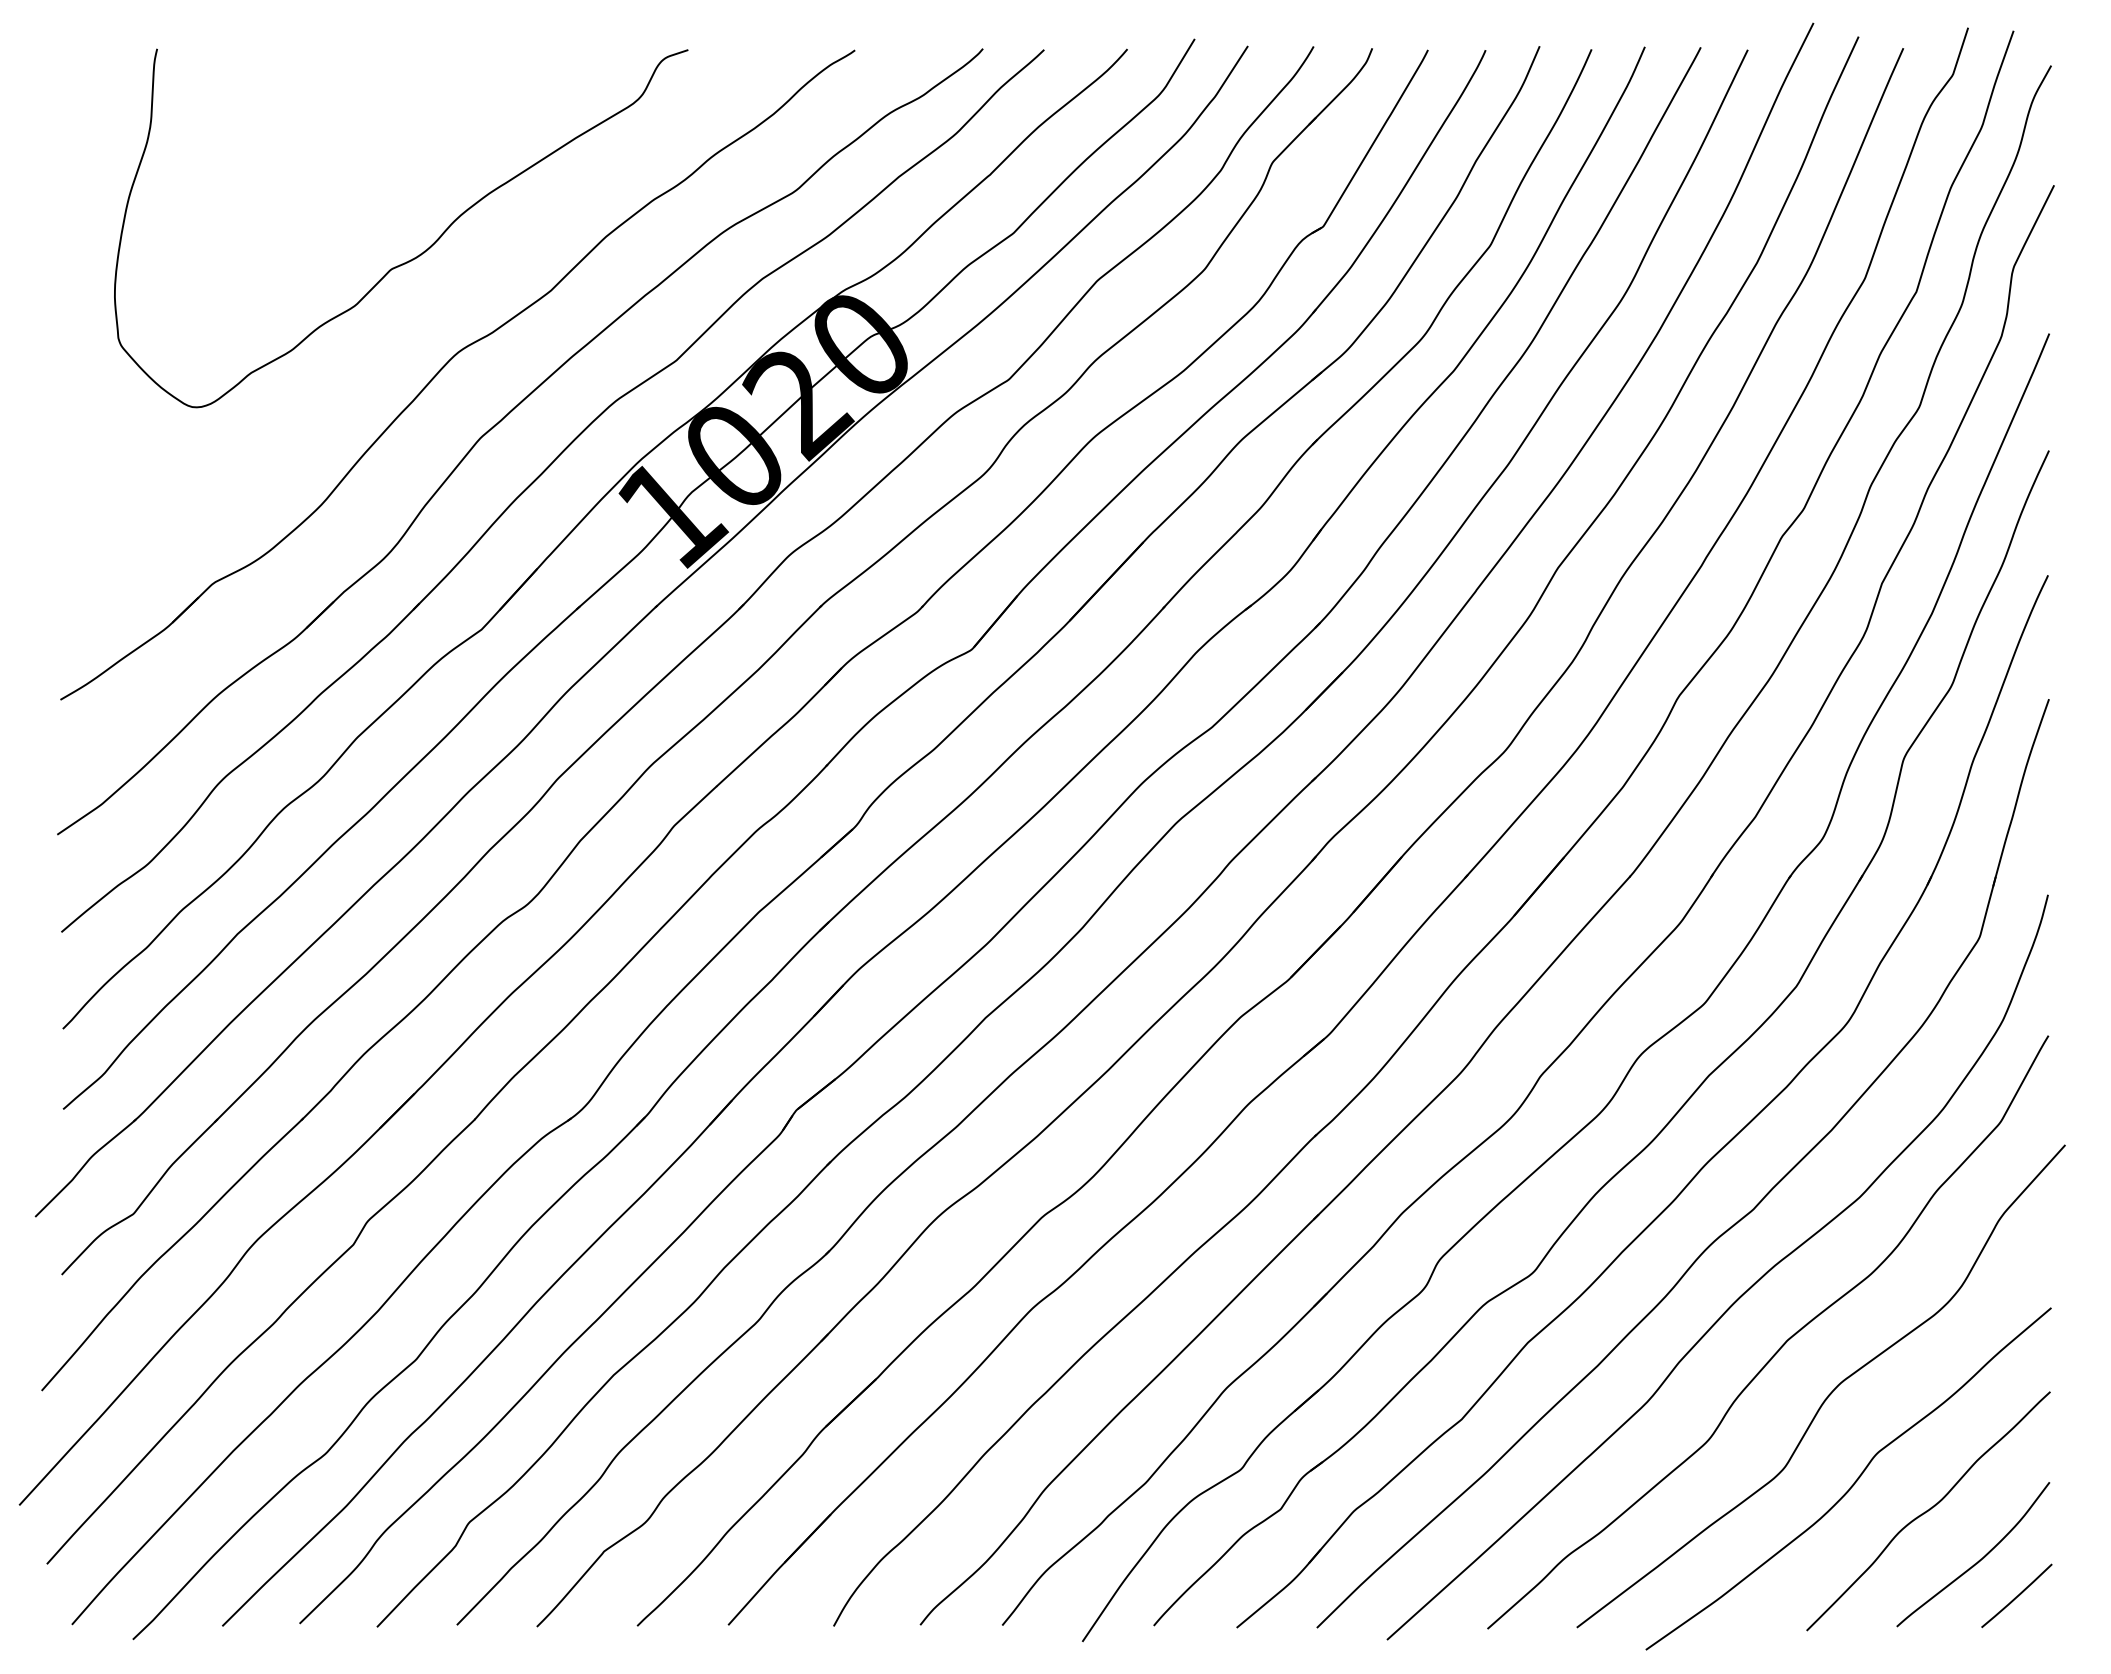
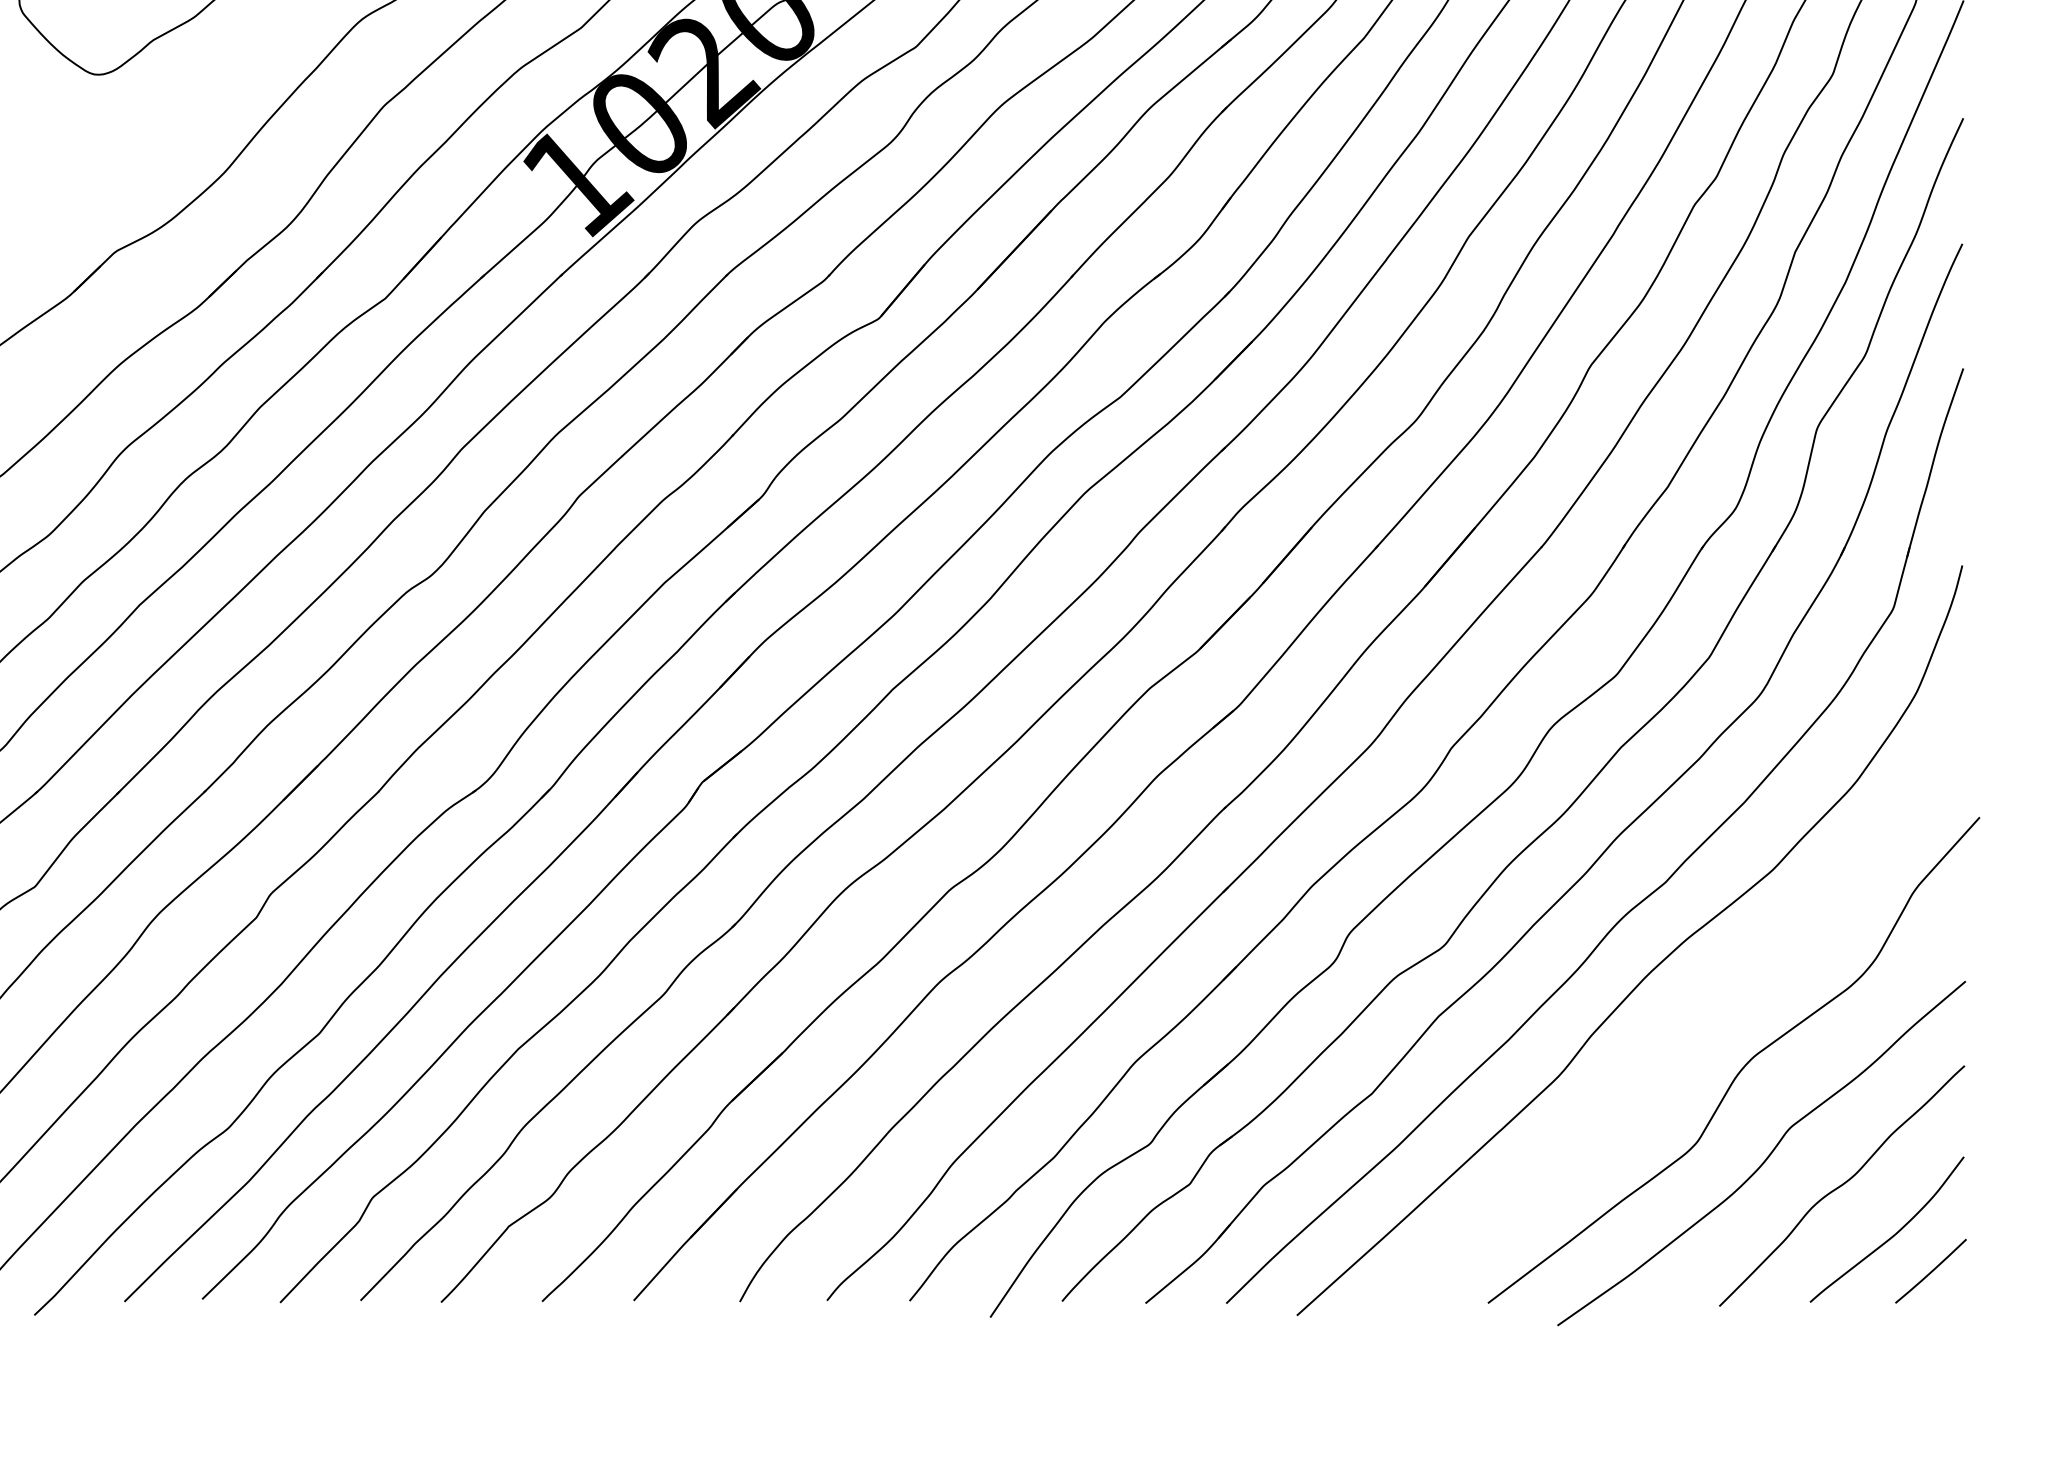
curve: (1781, 1345) -> (1694, 1019), removed

